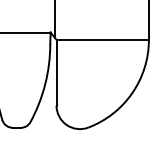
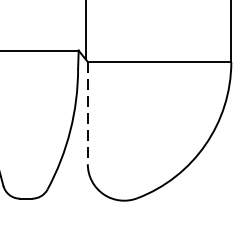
line: (56, 72) -> (87, 112), solid -> dashed

